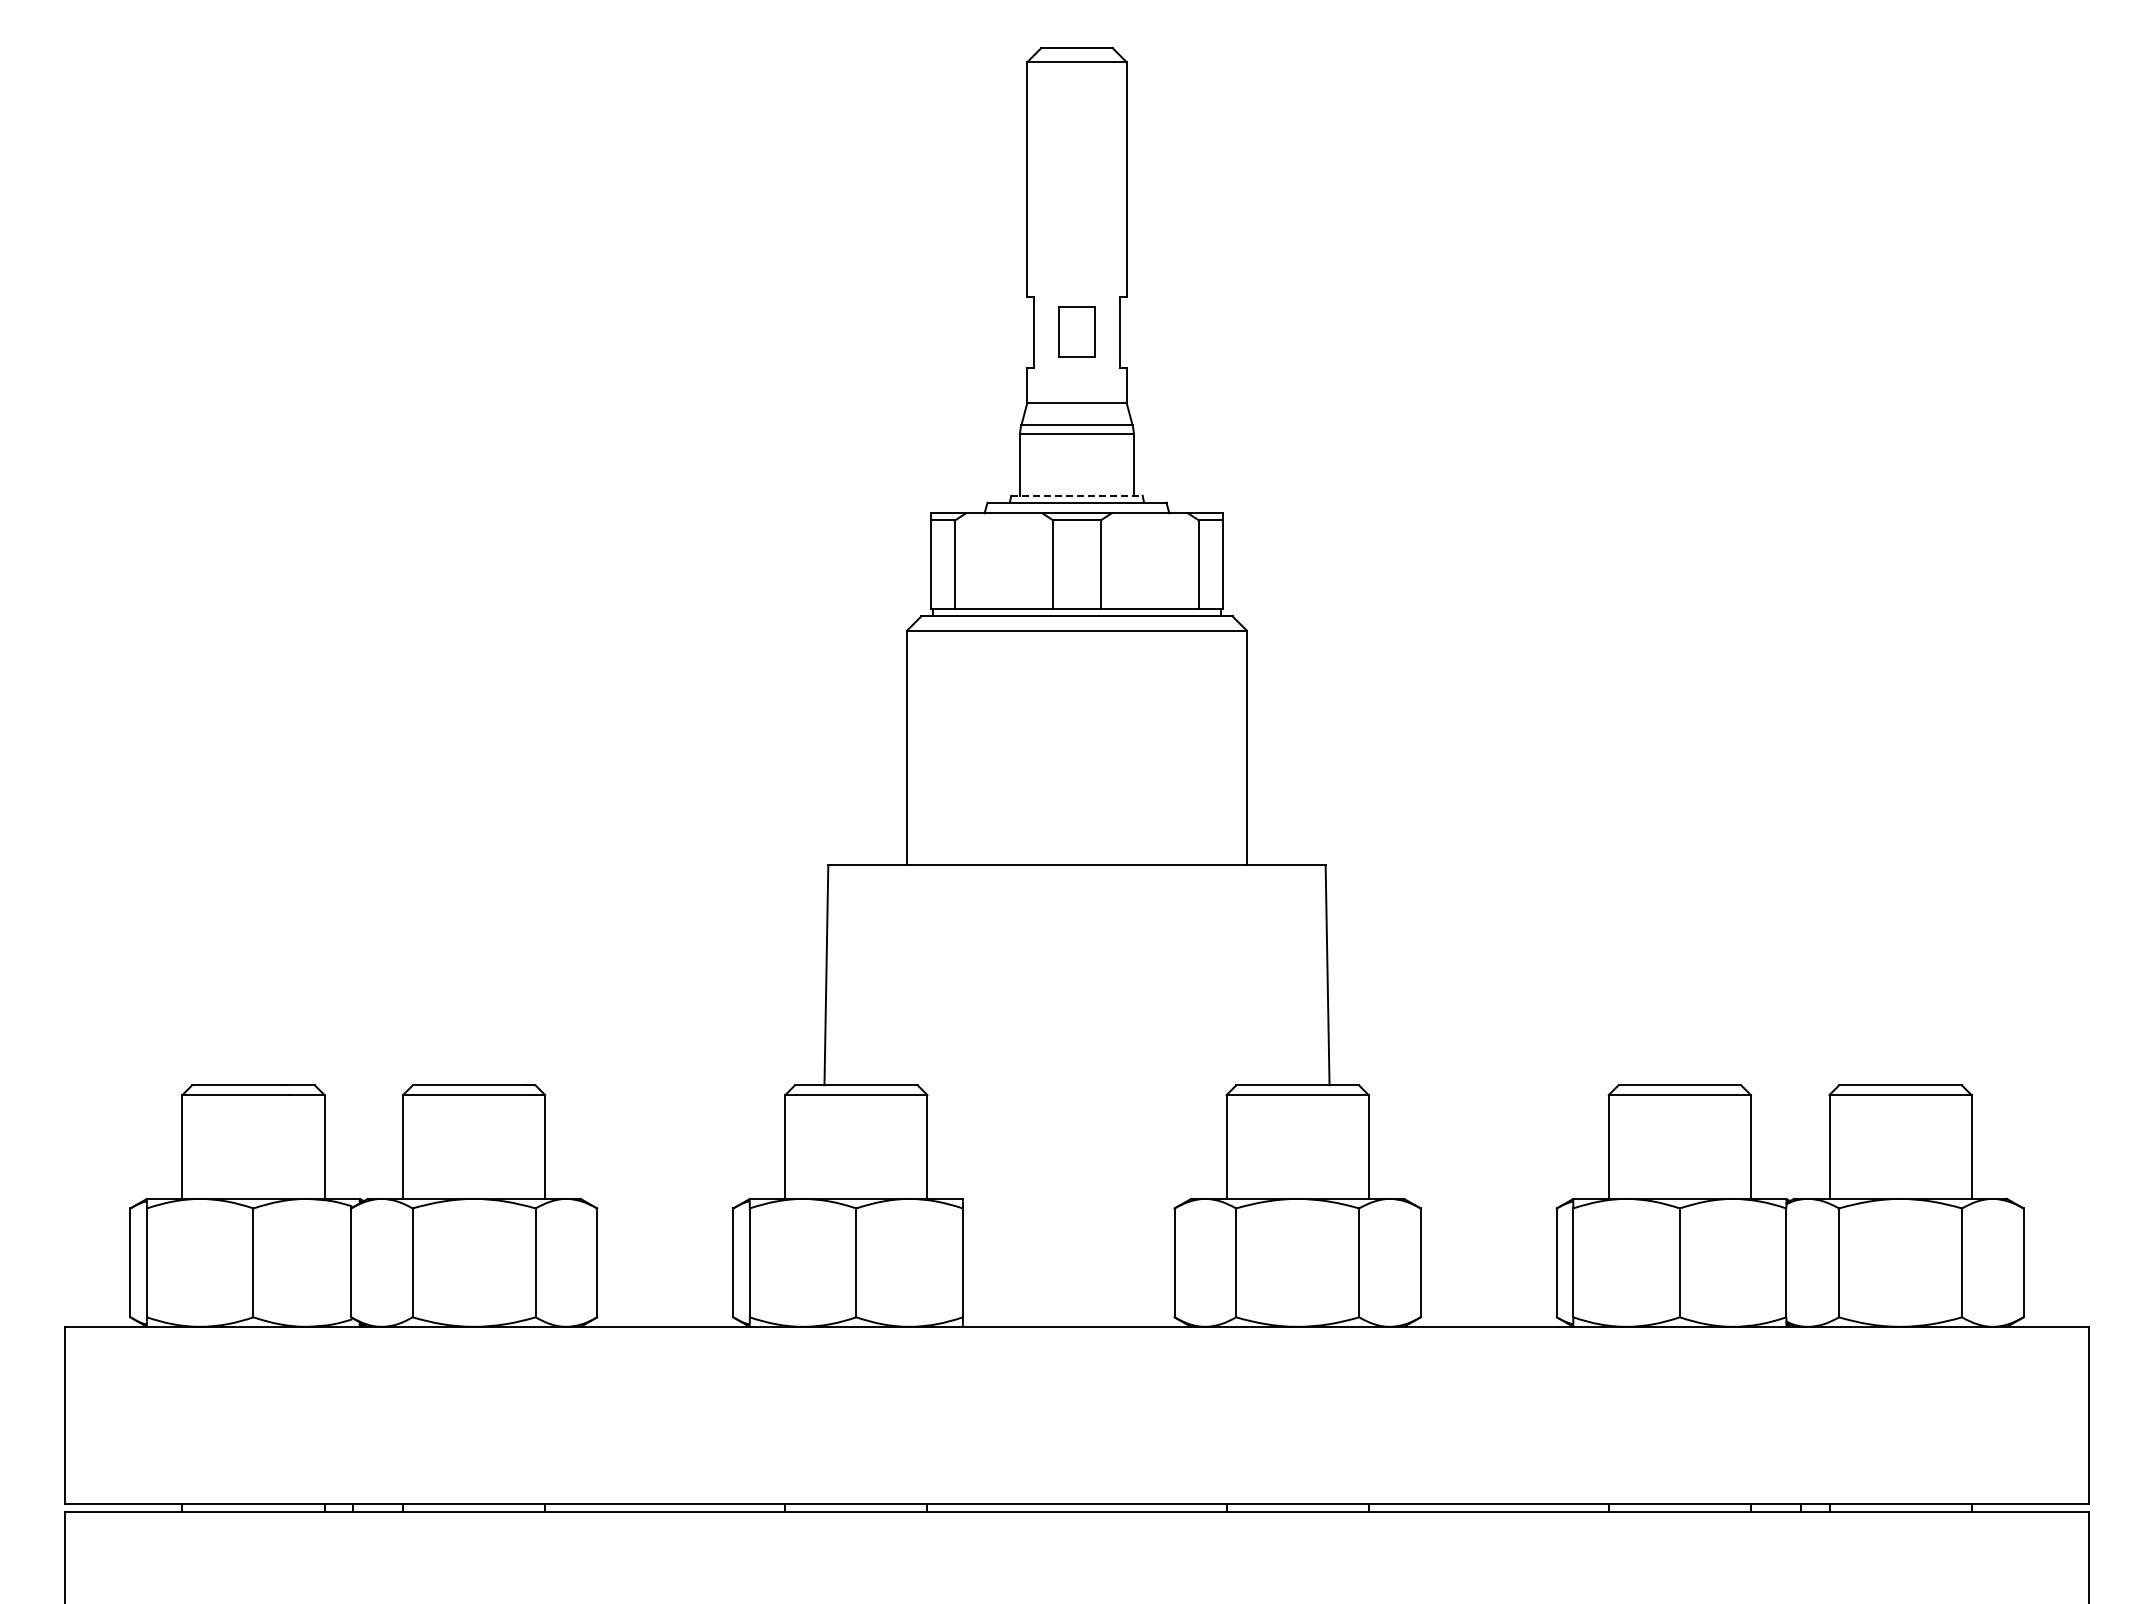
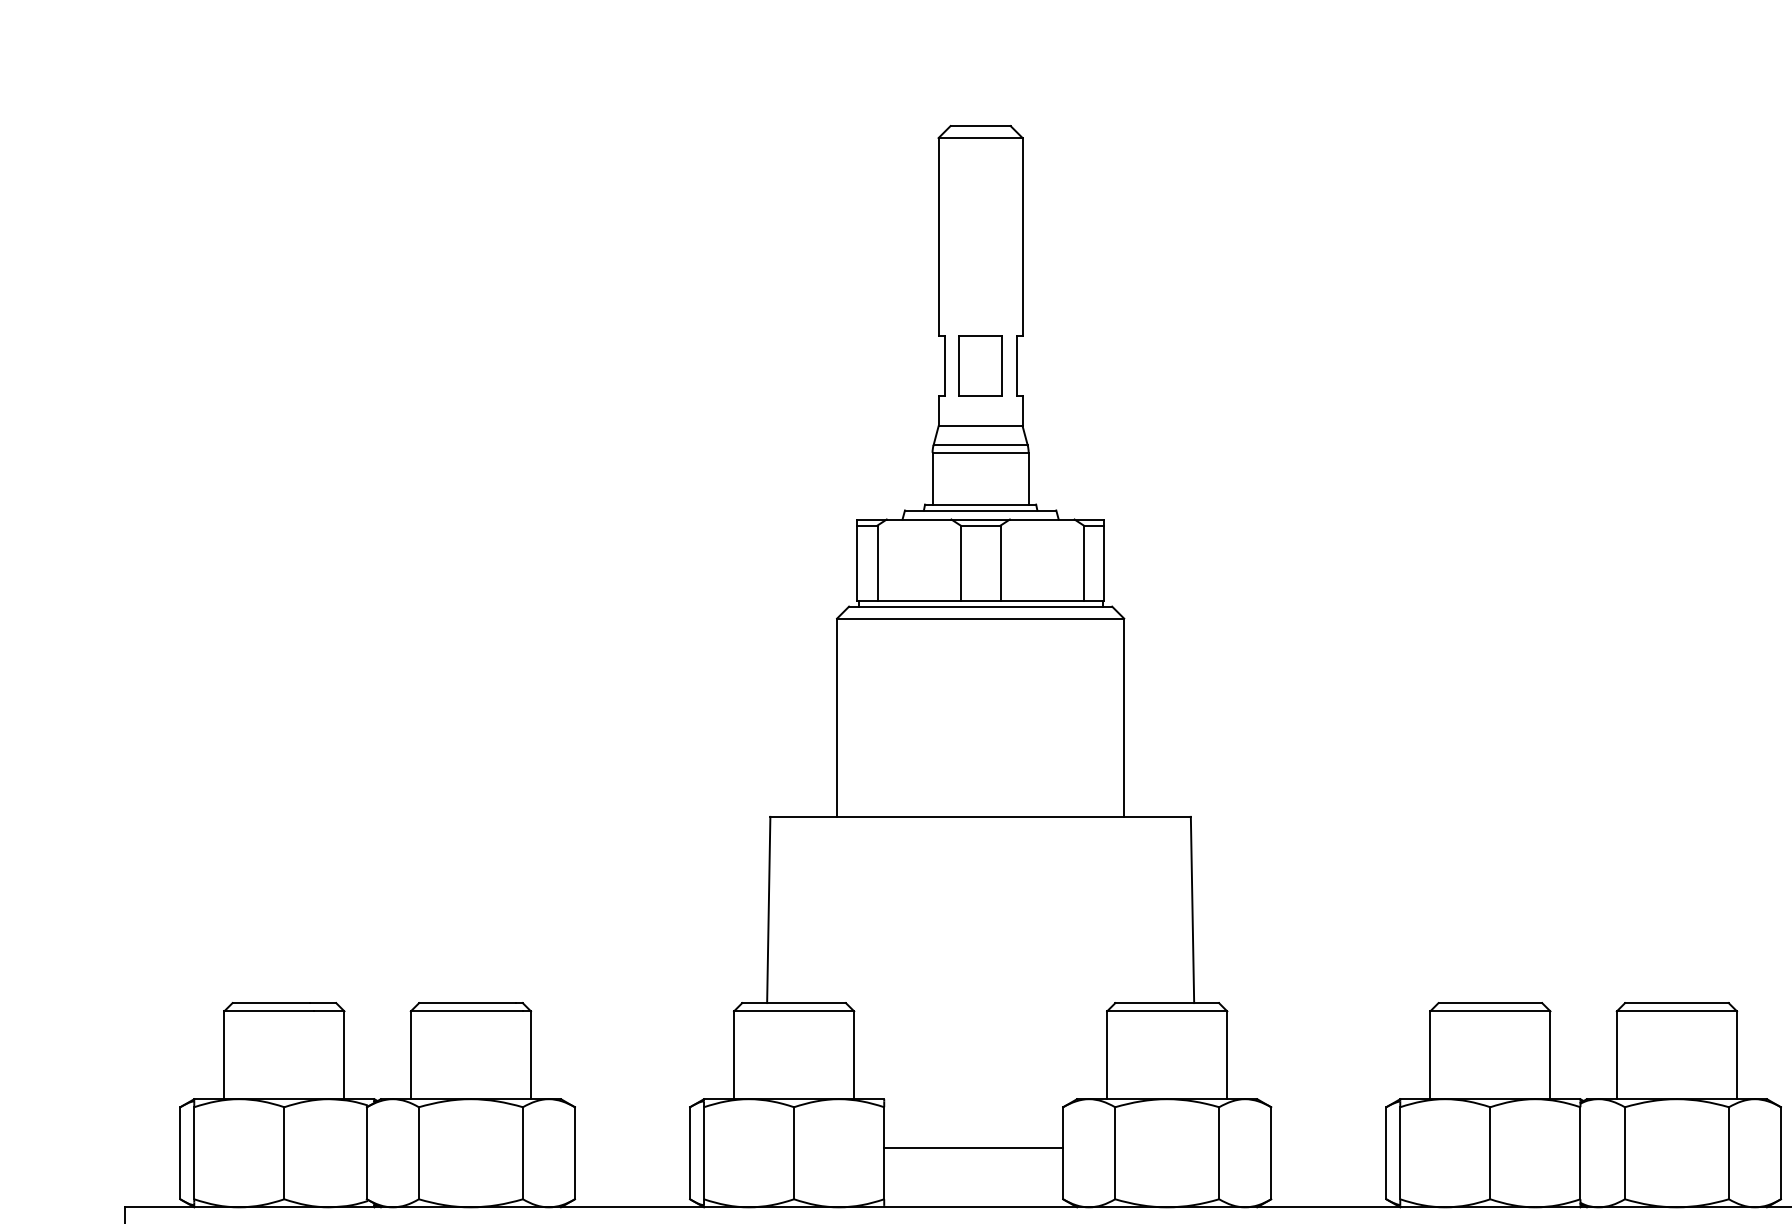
part: (1076, 332) -> (980, 366), size x1.43
line: (1076, 495) -> (980, 504), dashed -> solid
line: (1068, 1257) -> (973, 1148), added

